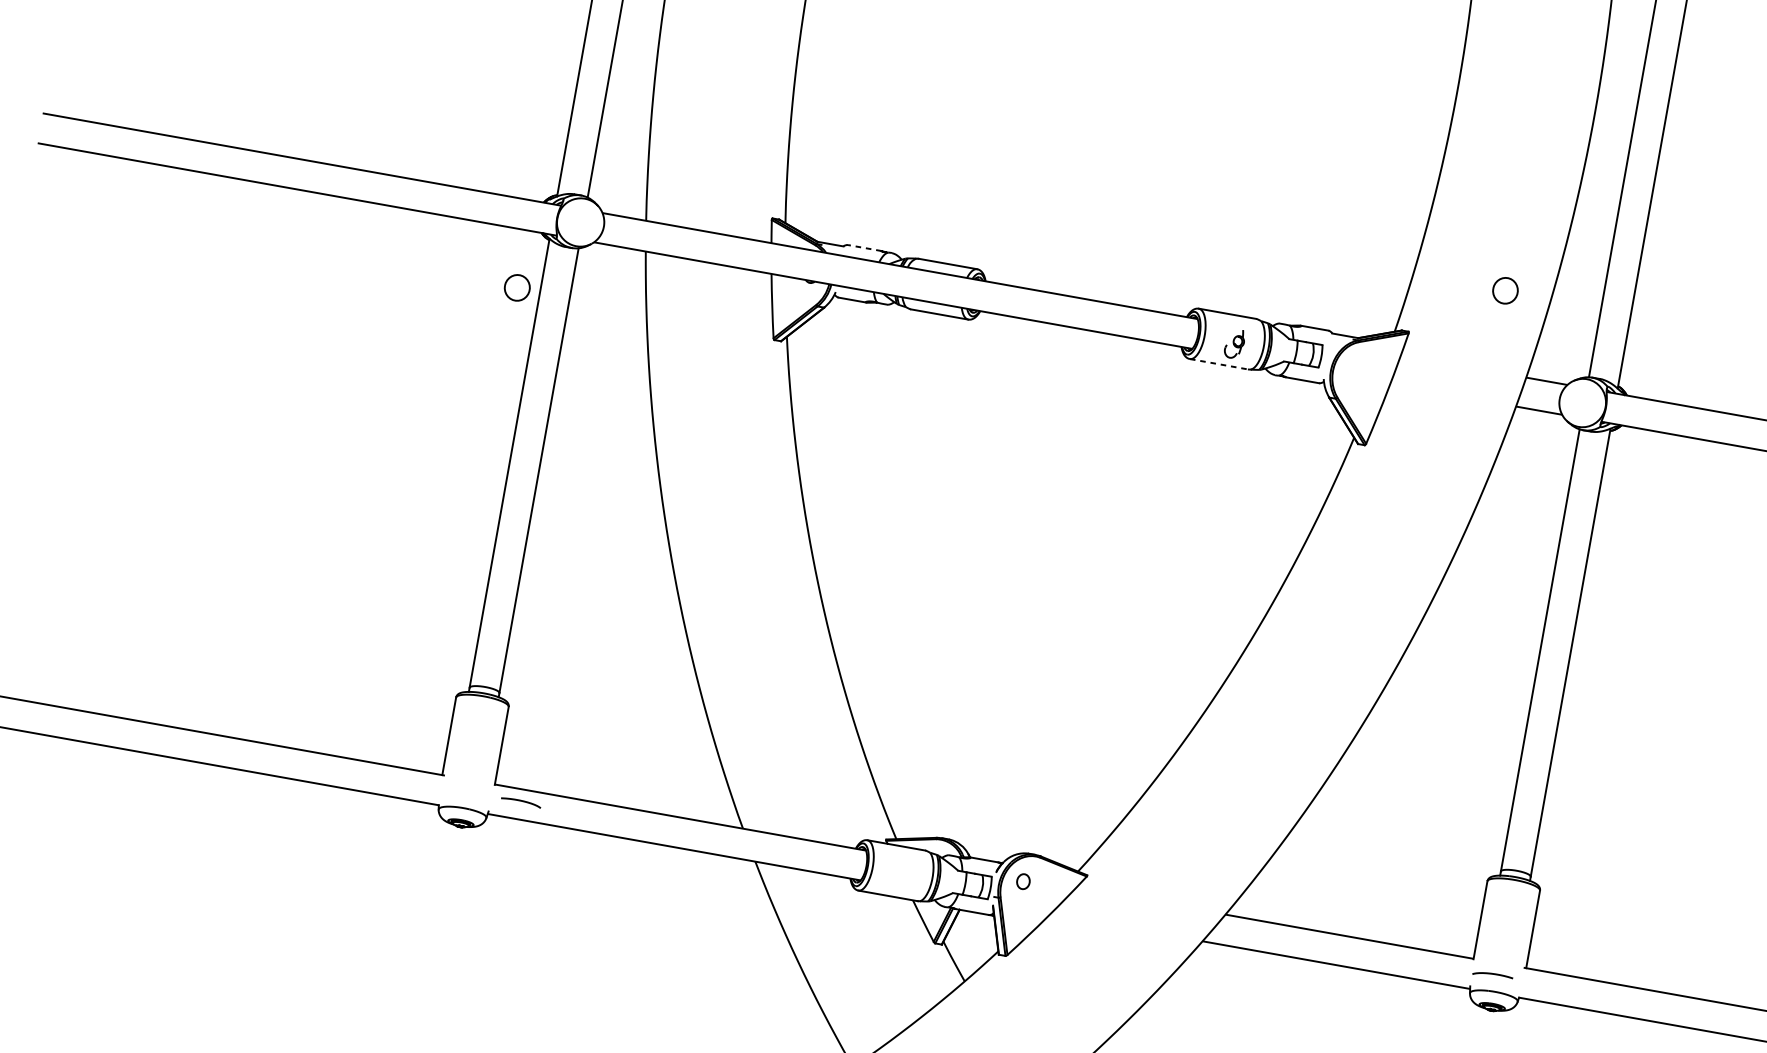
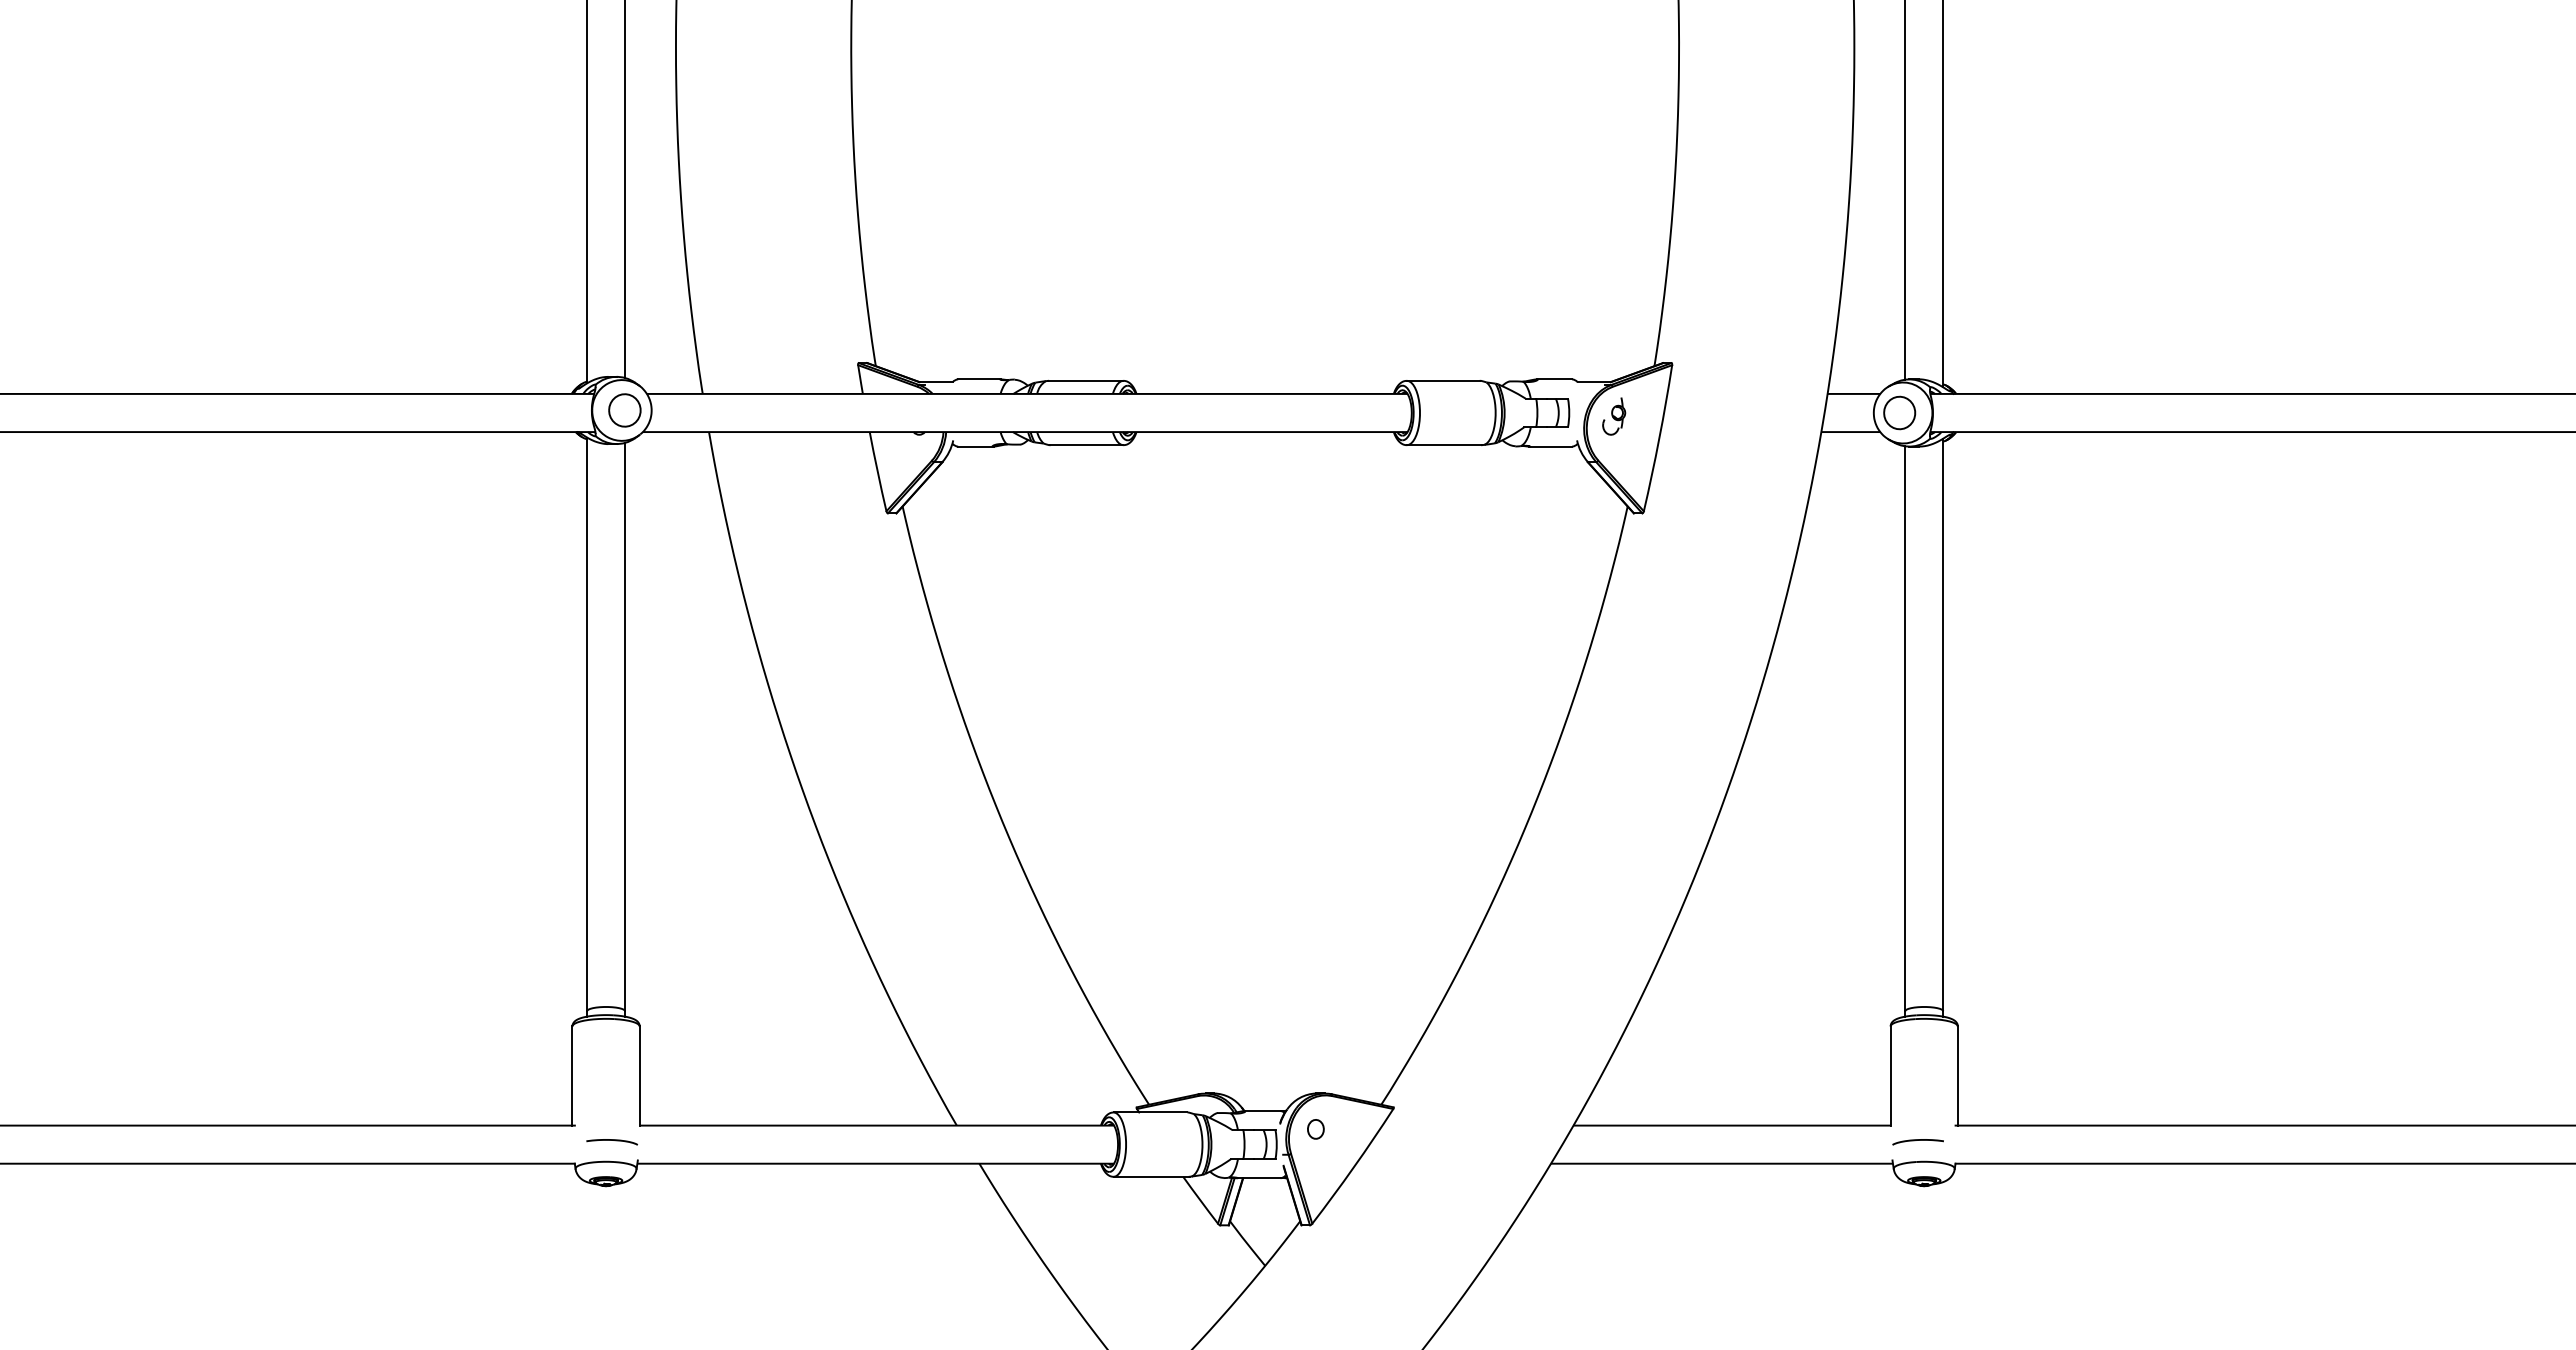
line: (864, 248) -> (979, 379), dashed -> solid
part: (517, 287) -> (624, 410), moved
part: (1505, 290) -> (1899, 412), moved
part: (1235, 343) -> (1614, 416), moved
line: (1219, 364) -> (1444, 445), dashed -> solid
curve: (520, 801) -> (611, 1140), moved

